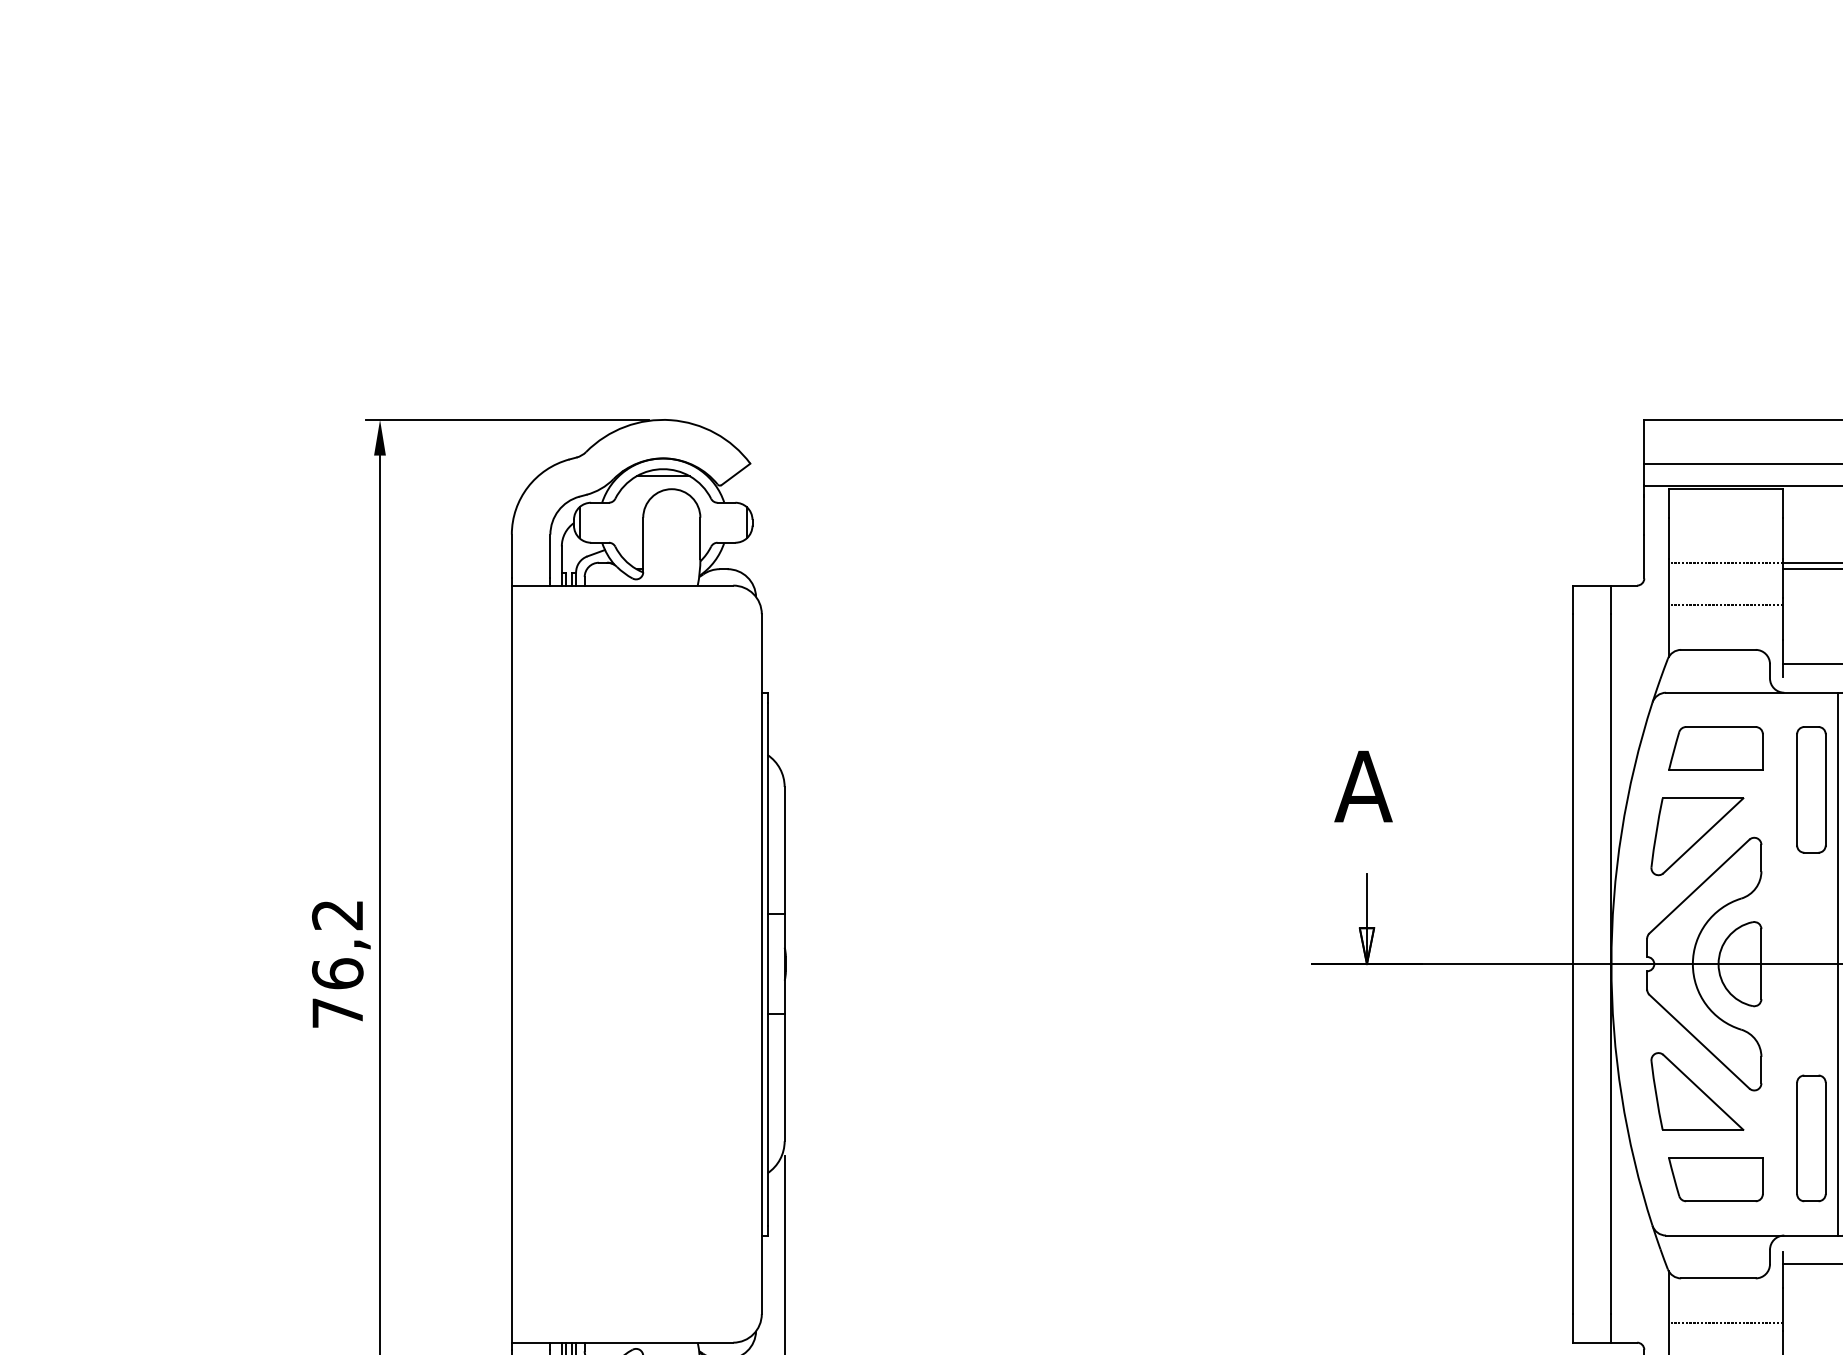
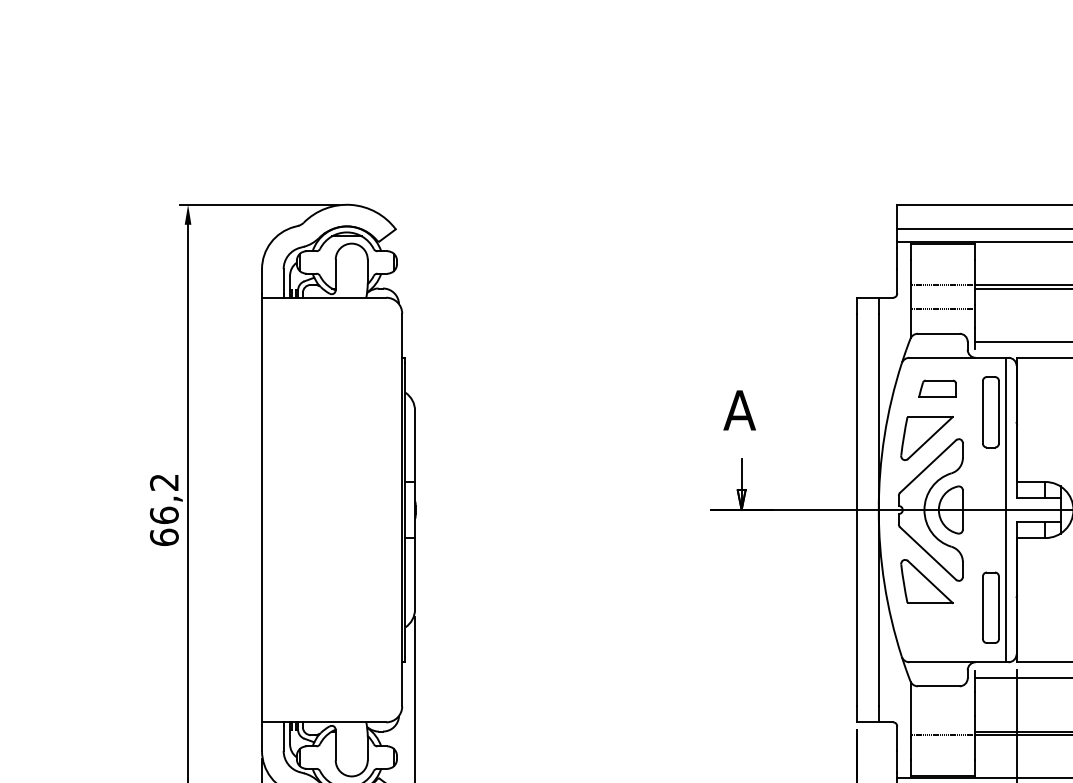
part: (1716, 747) -> (937, 388), size x0.7
text: (336, 1011) -> (163, 536), 76,2 -> 66,2
part: (1716, 1178) -> (937, 630), removed
line: (1725, 1323) -> (942, 711), removed

